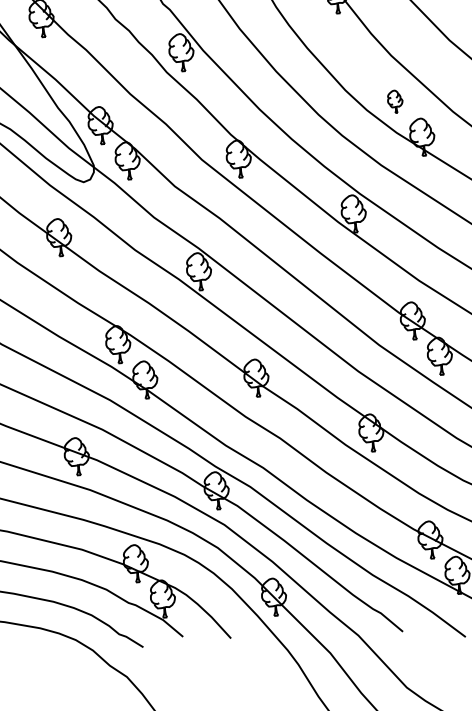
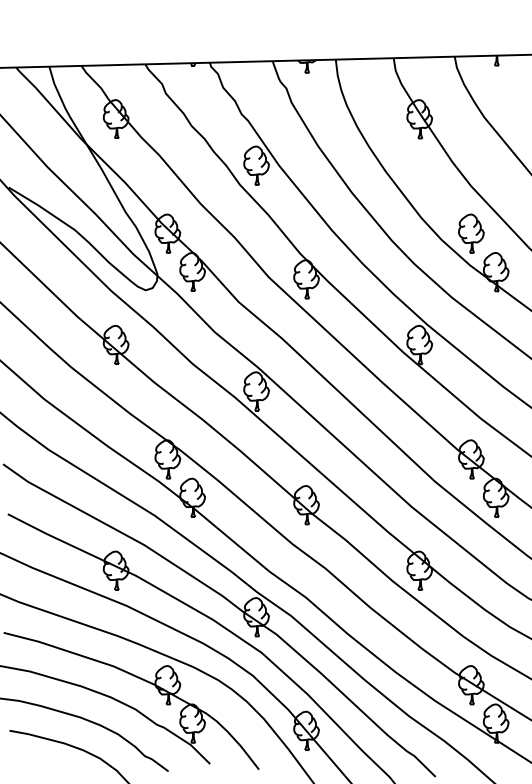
part: (395, 101) -> (471, 233), size x1.67

